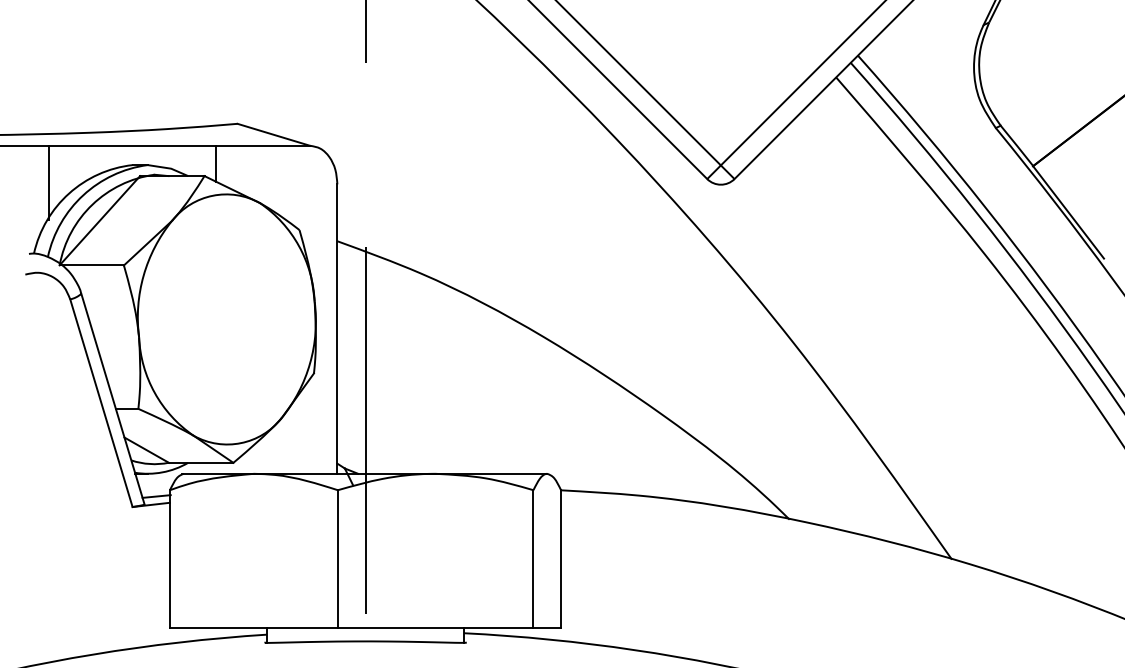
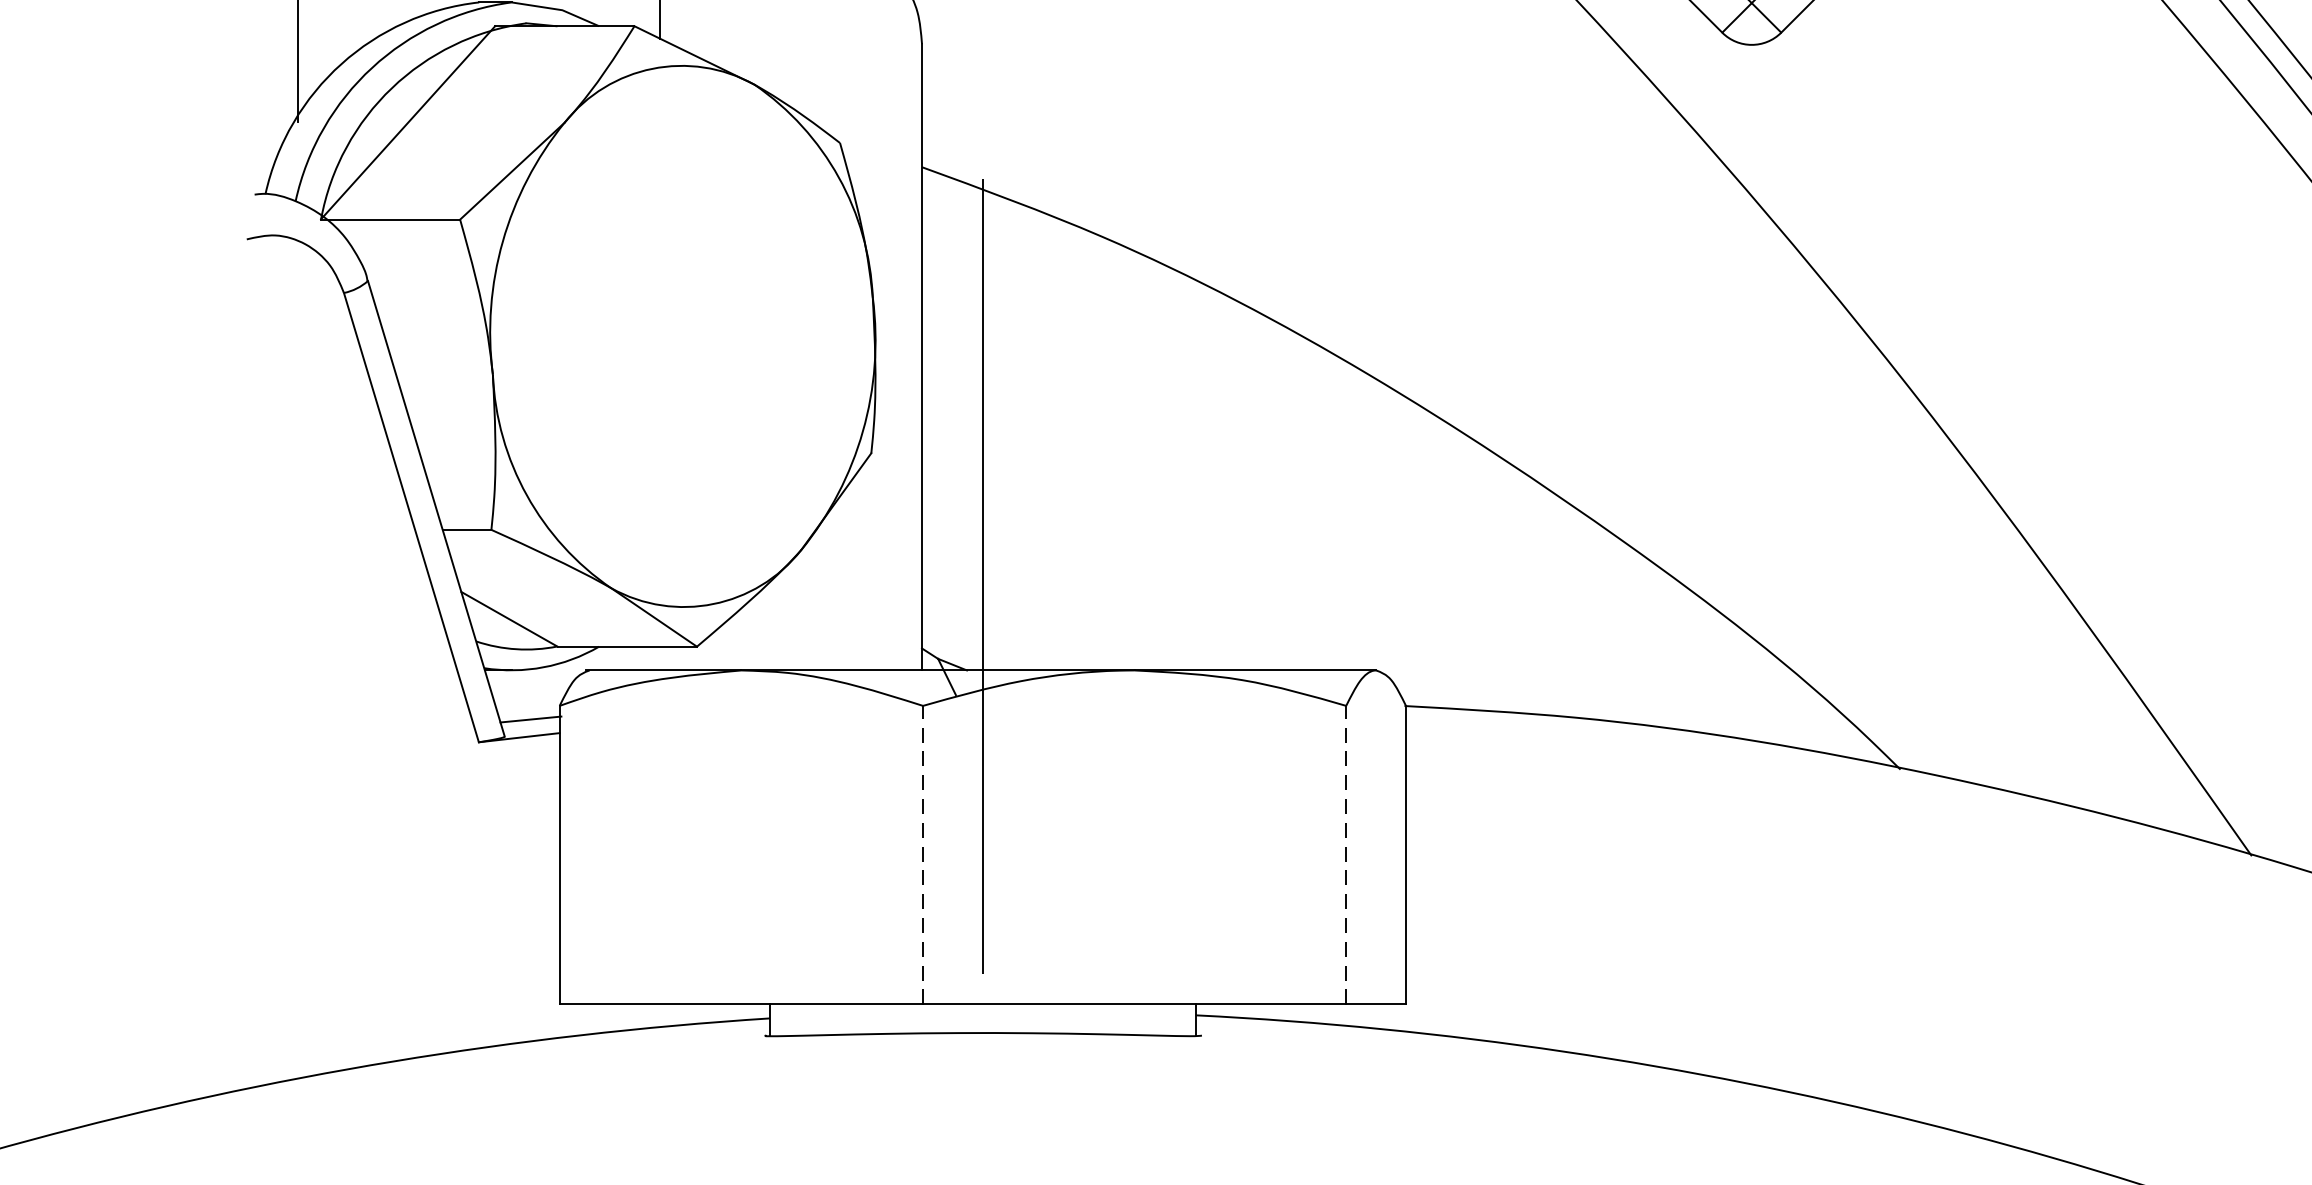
line: (337, 559) -> (922, 855), solid -> dashed
line: (533, 559) -> (1346, 855), solid -> dashed

